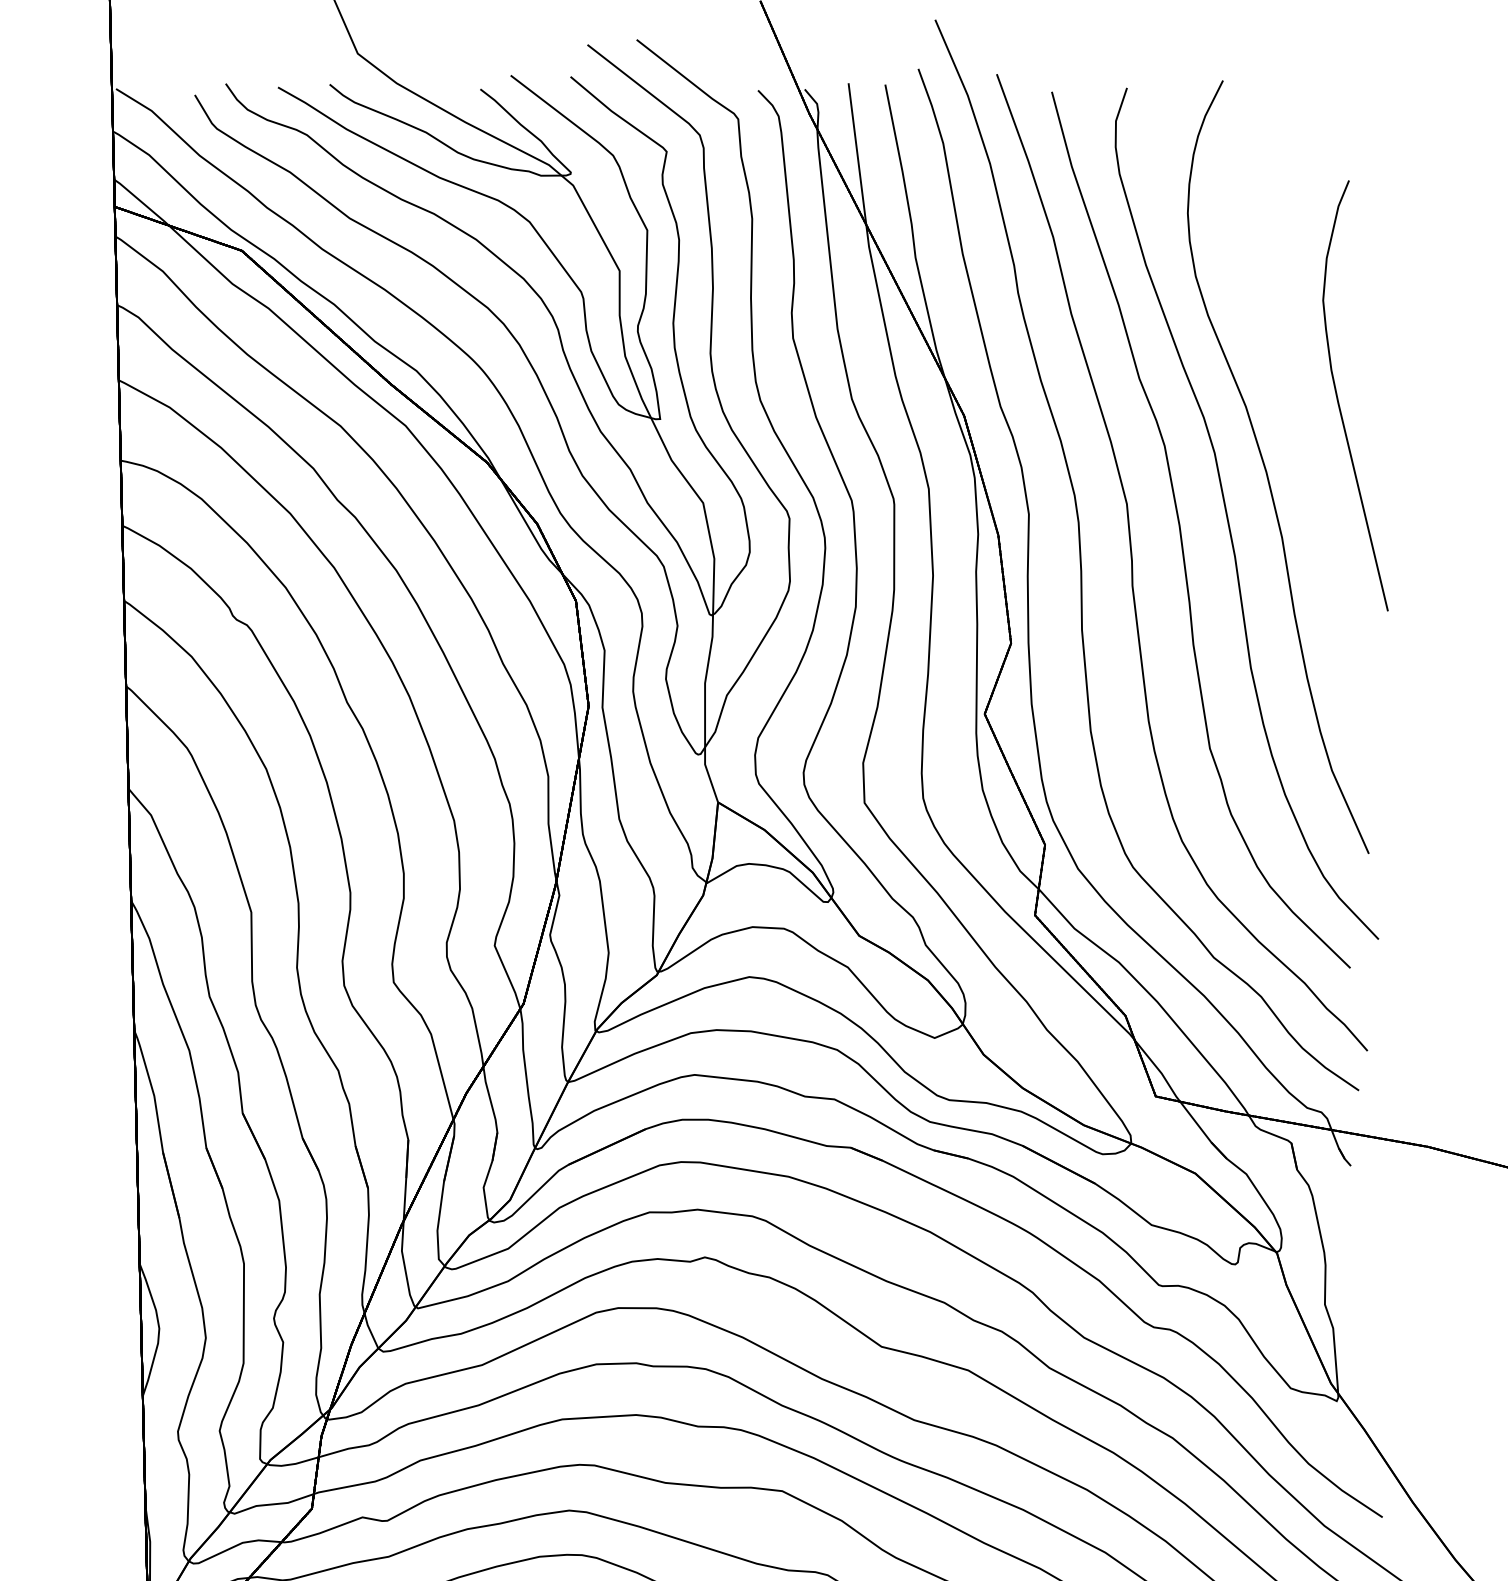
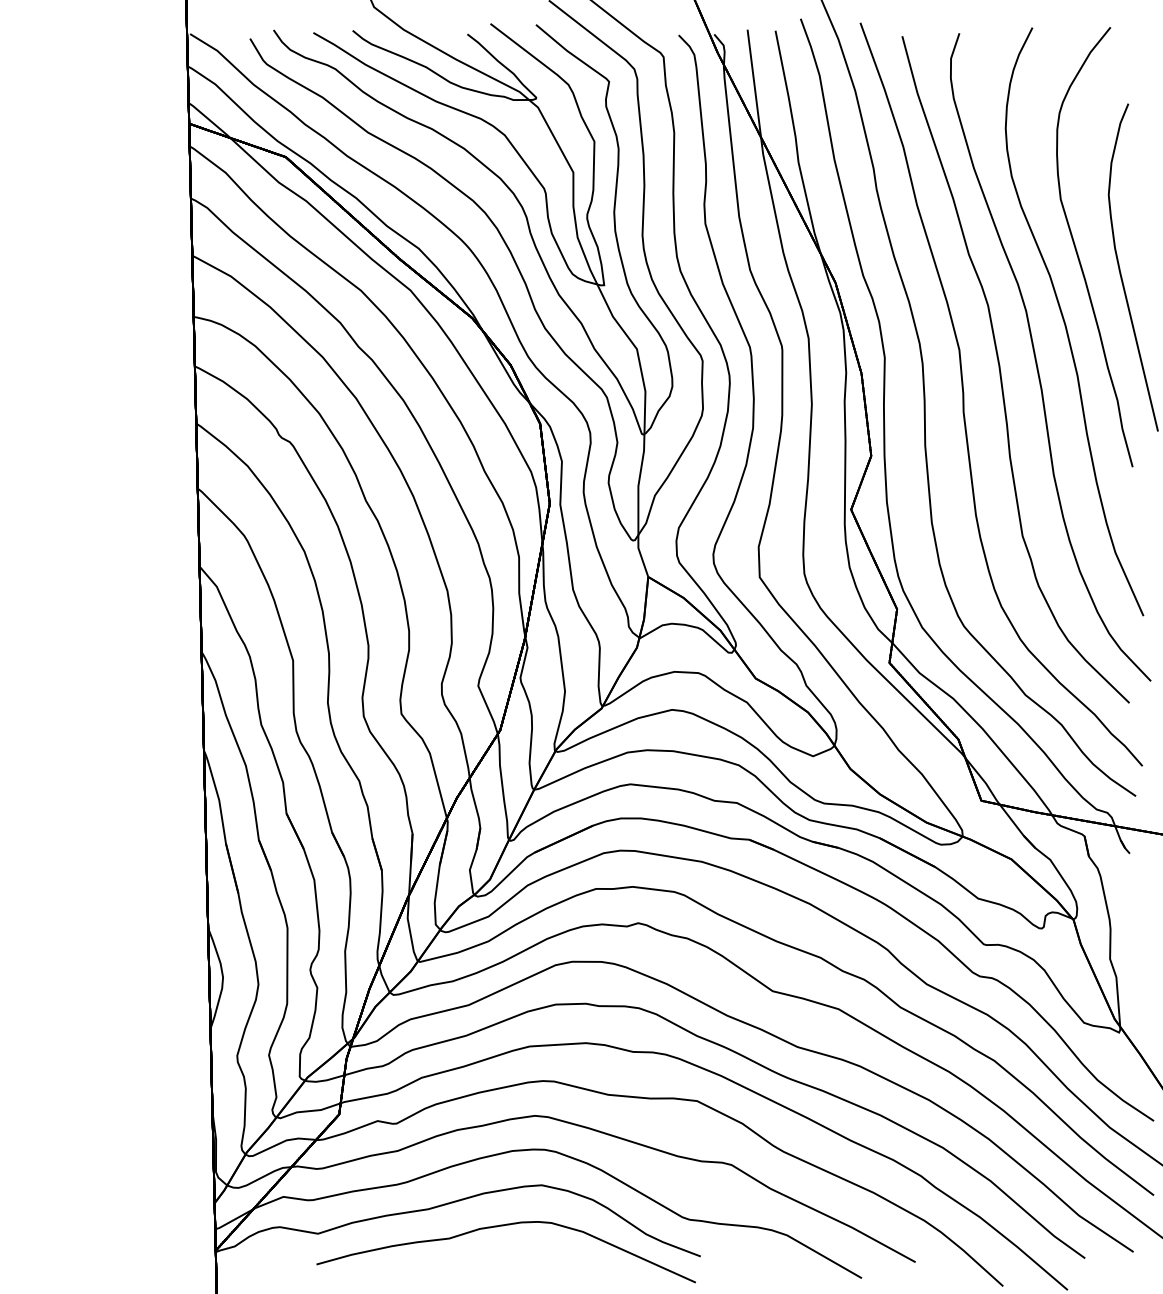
curve: (1283, 377) -> (1078, 253), added

